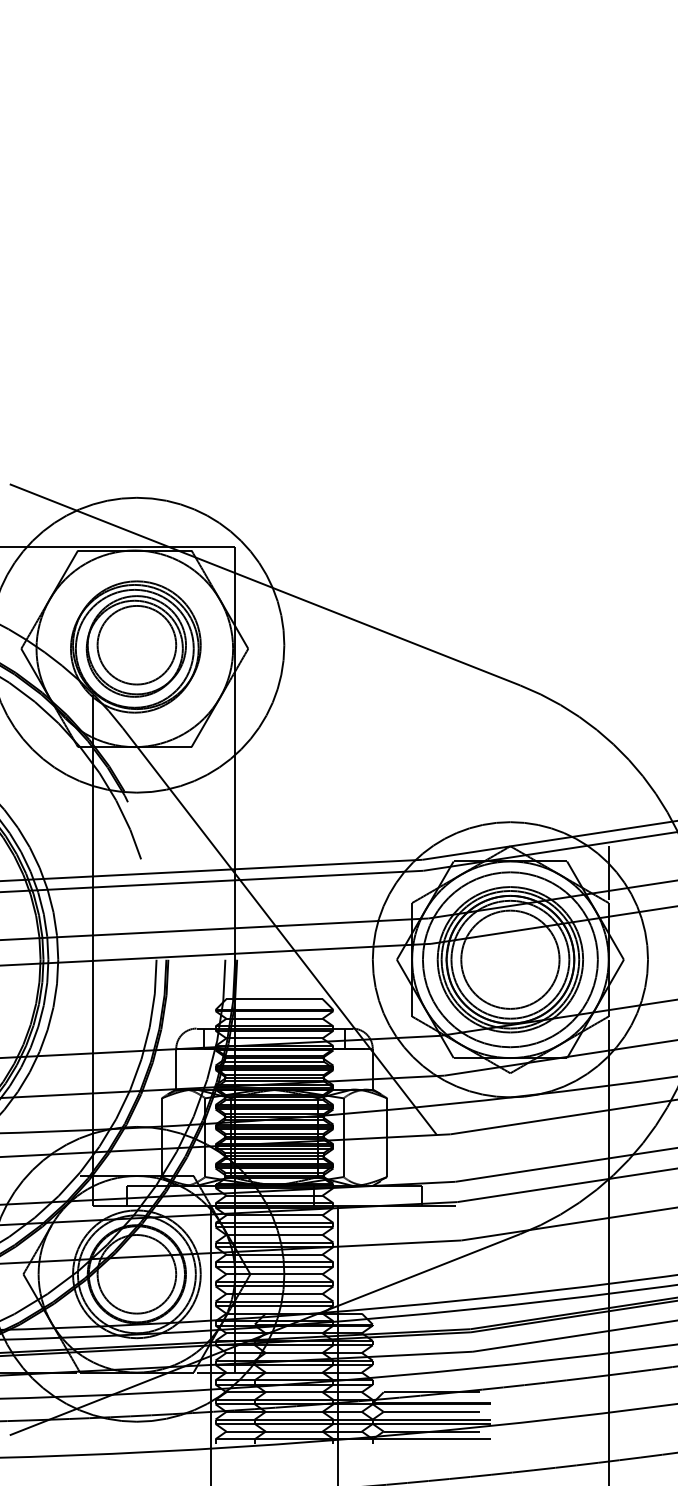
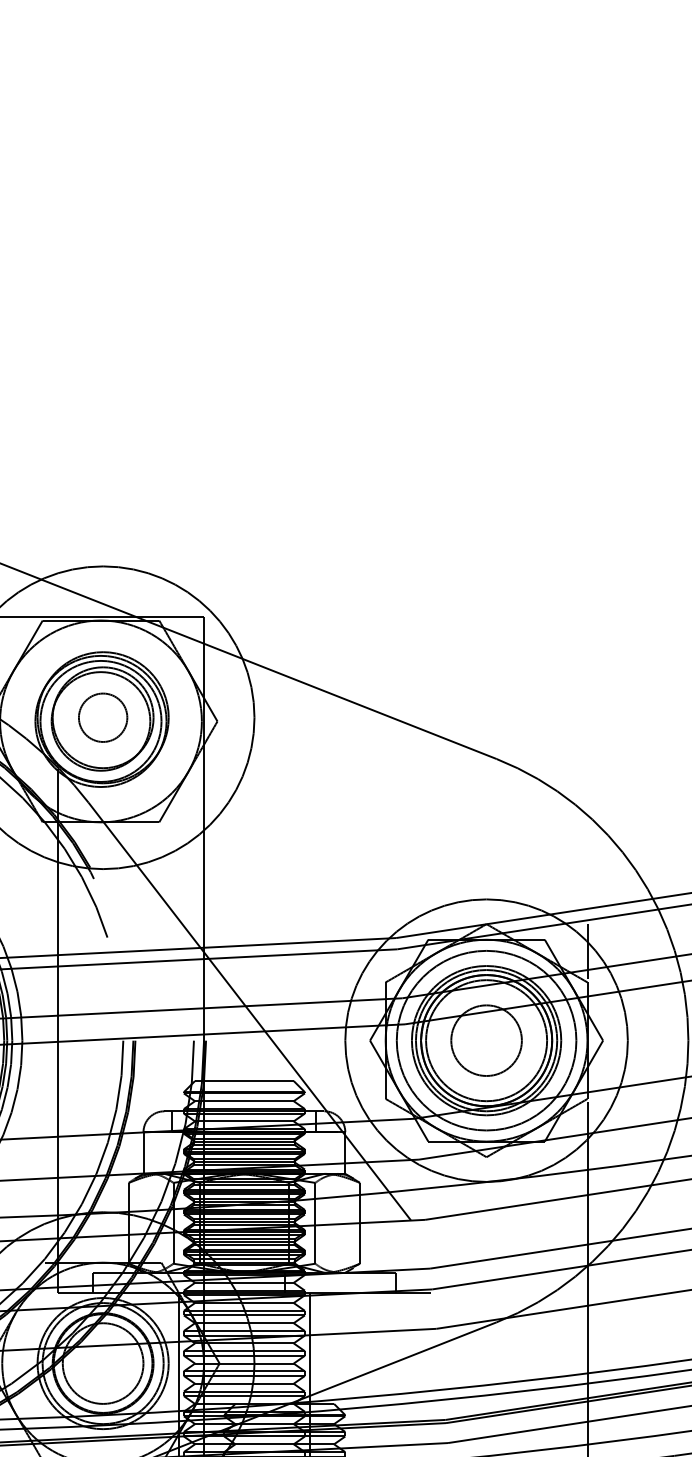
circle: (136, 644) -> (102, 717), size x0.6
circle: (510, 959) -> (486, 1040), size x0.7

